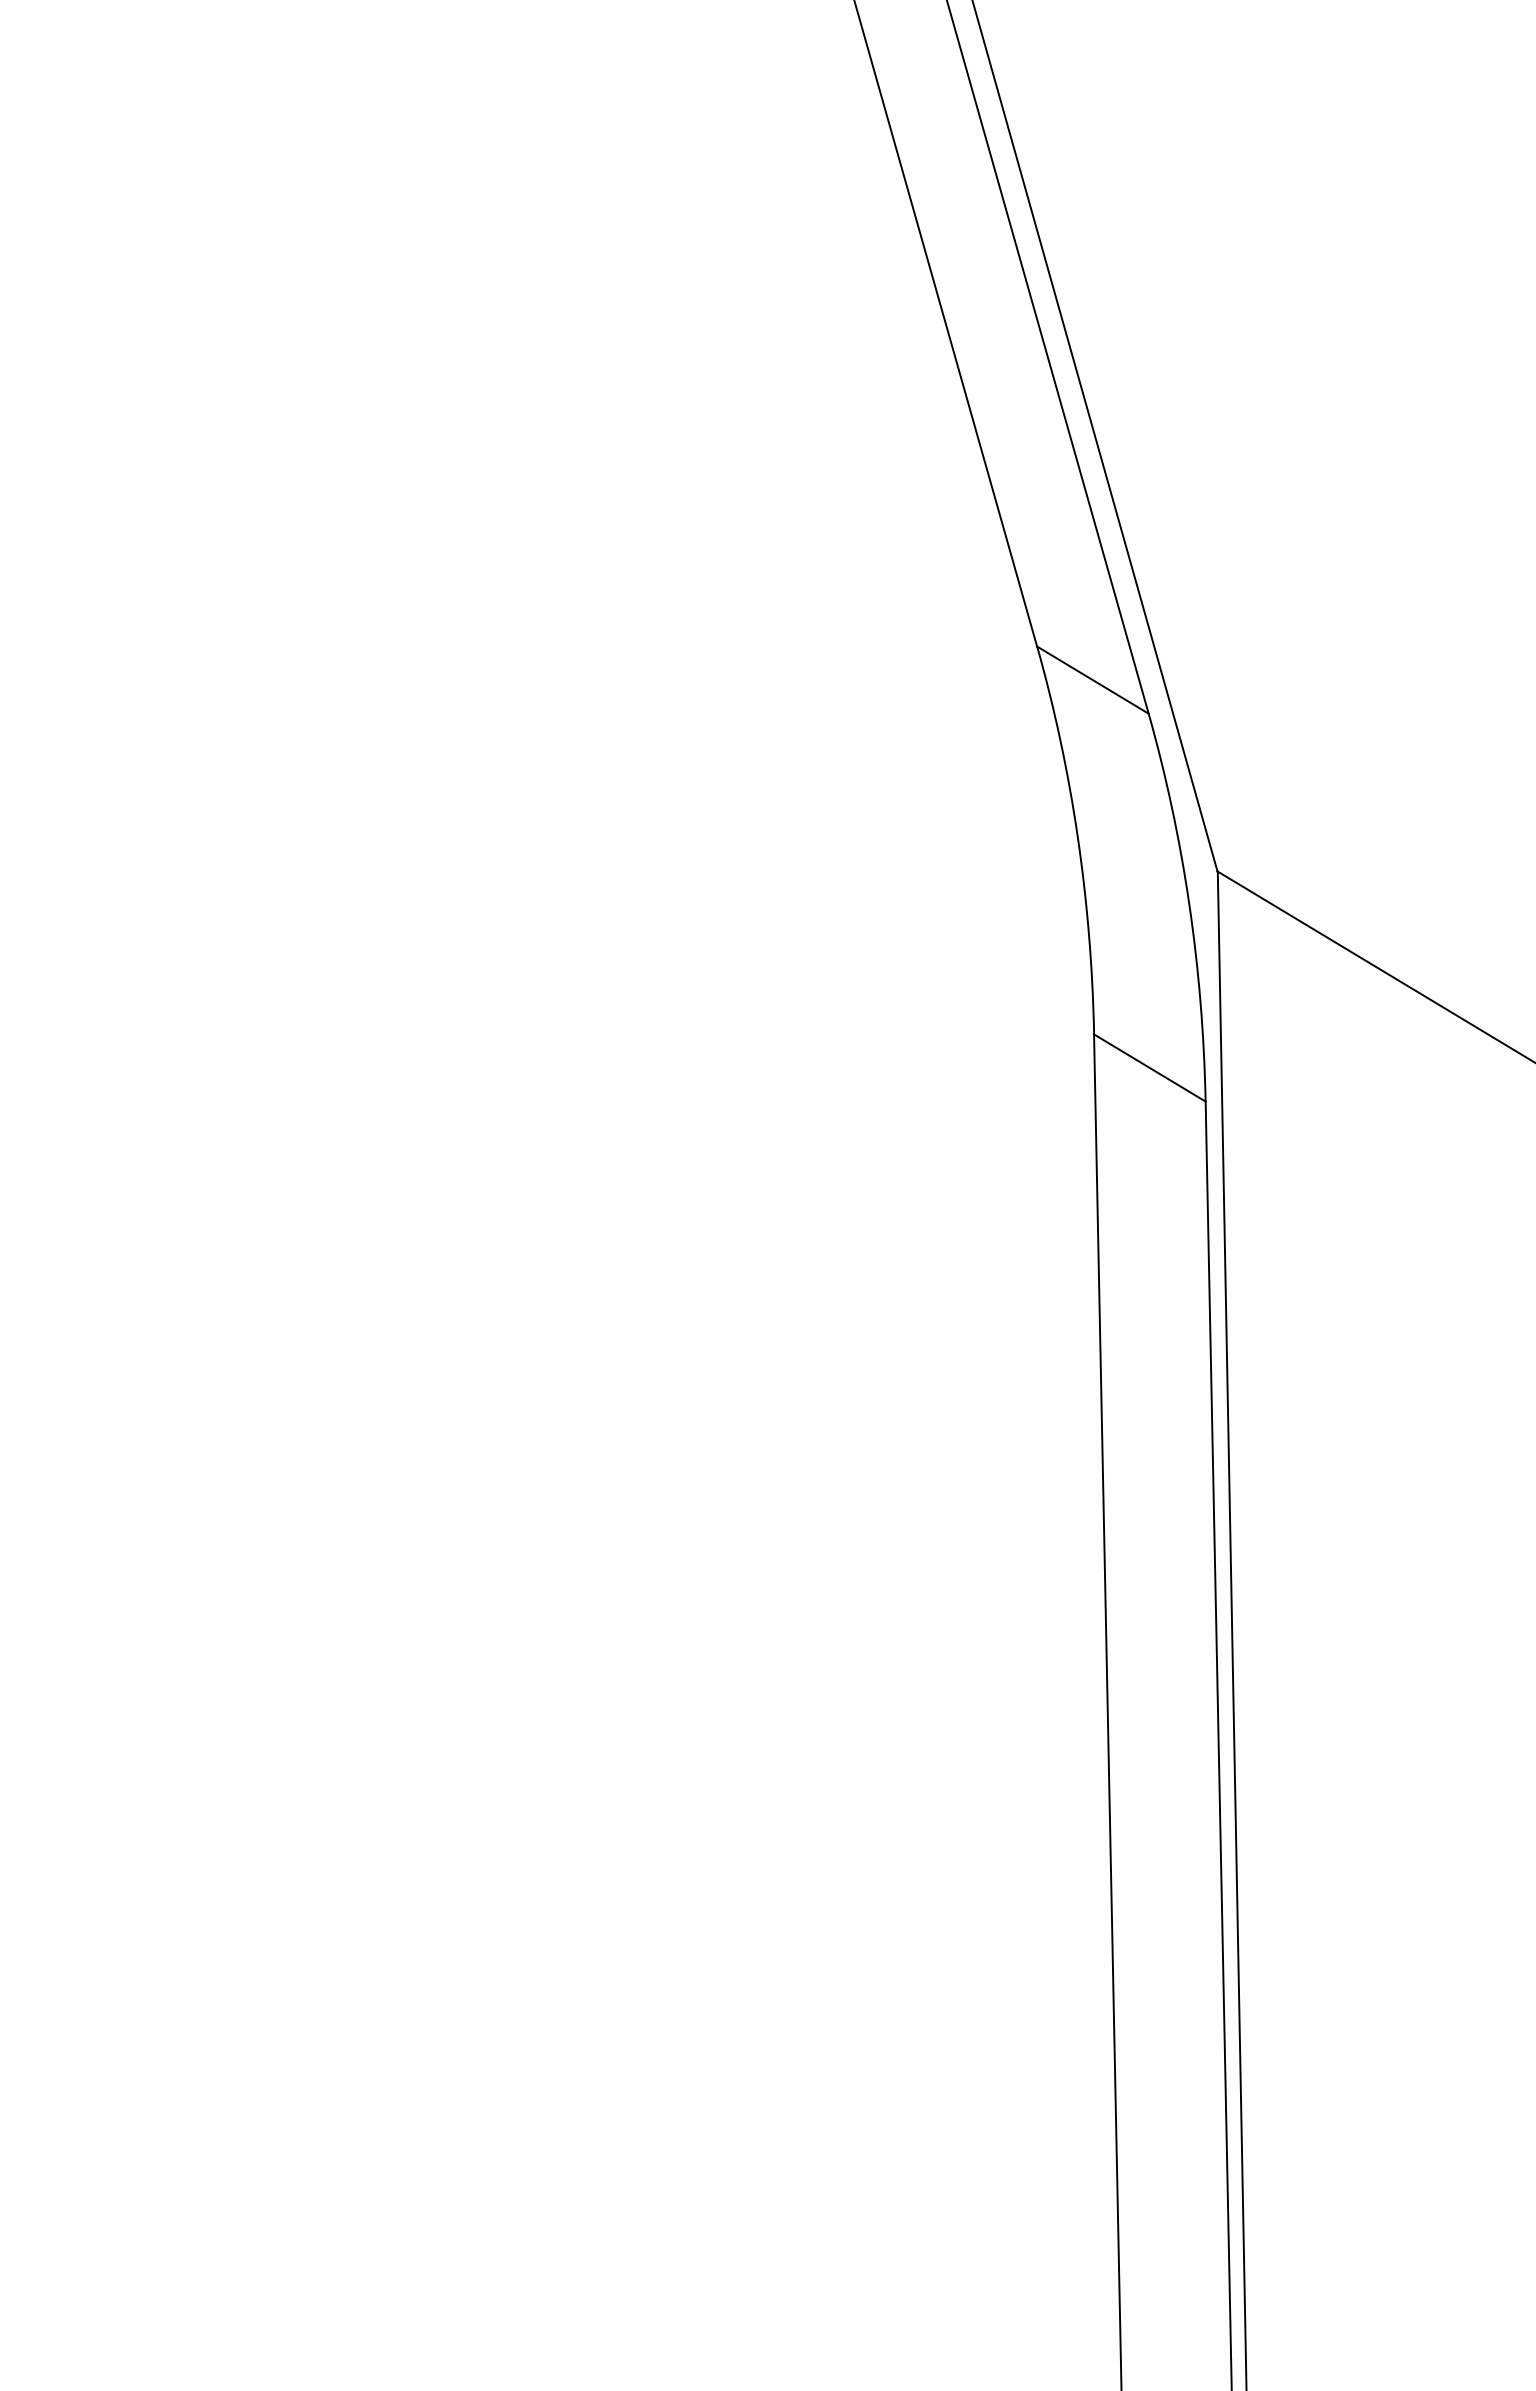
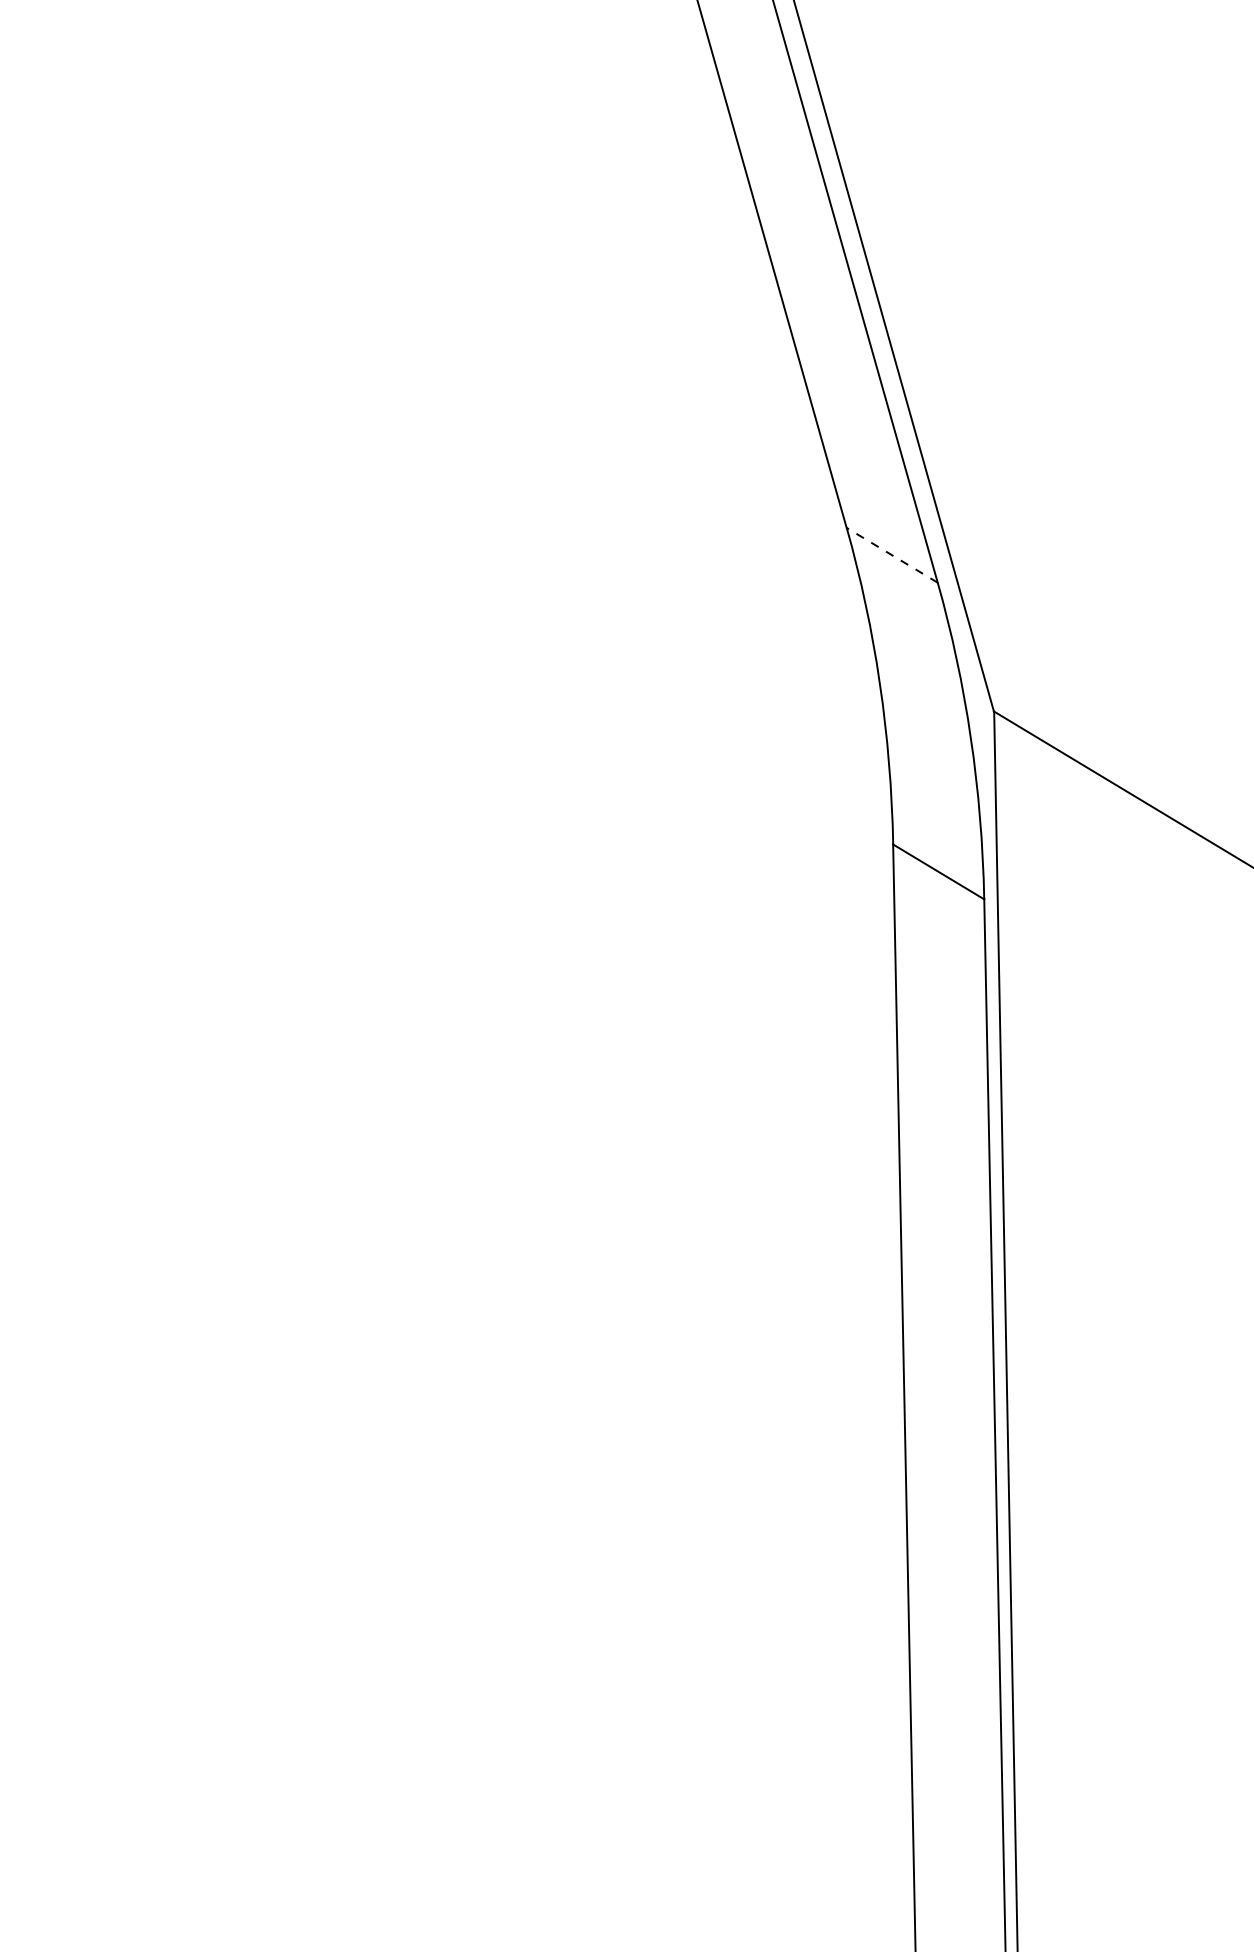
line: (1092, 679) -> (891, 554), solid -> dashed

